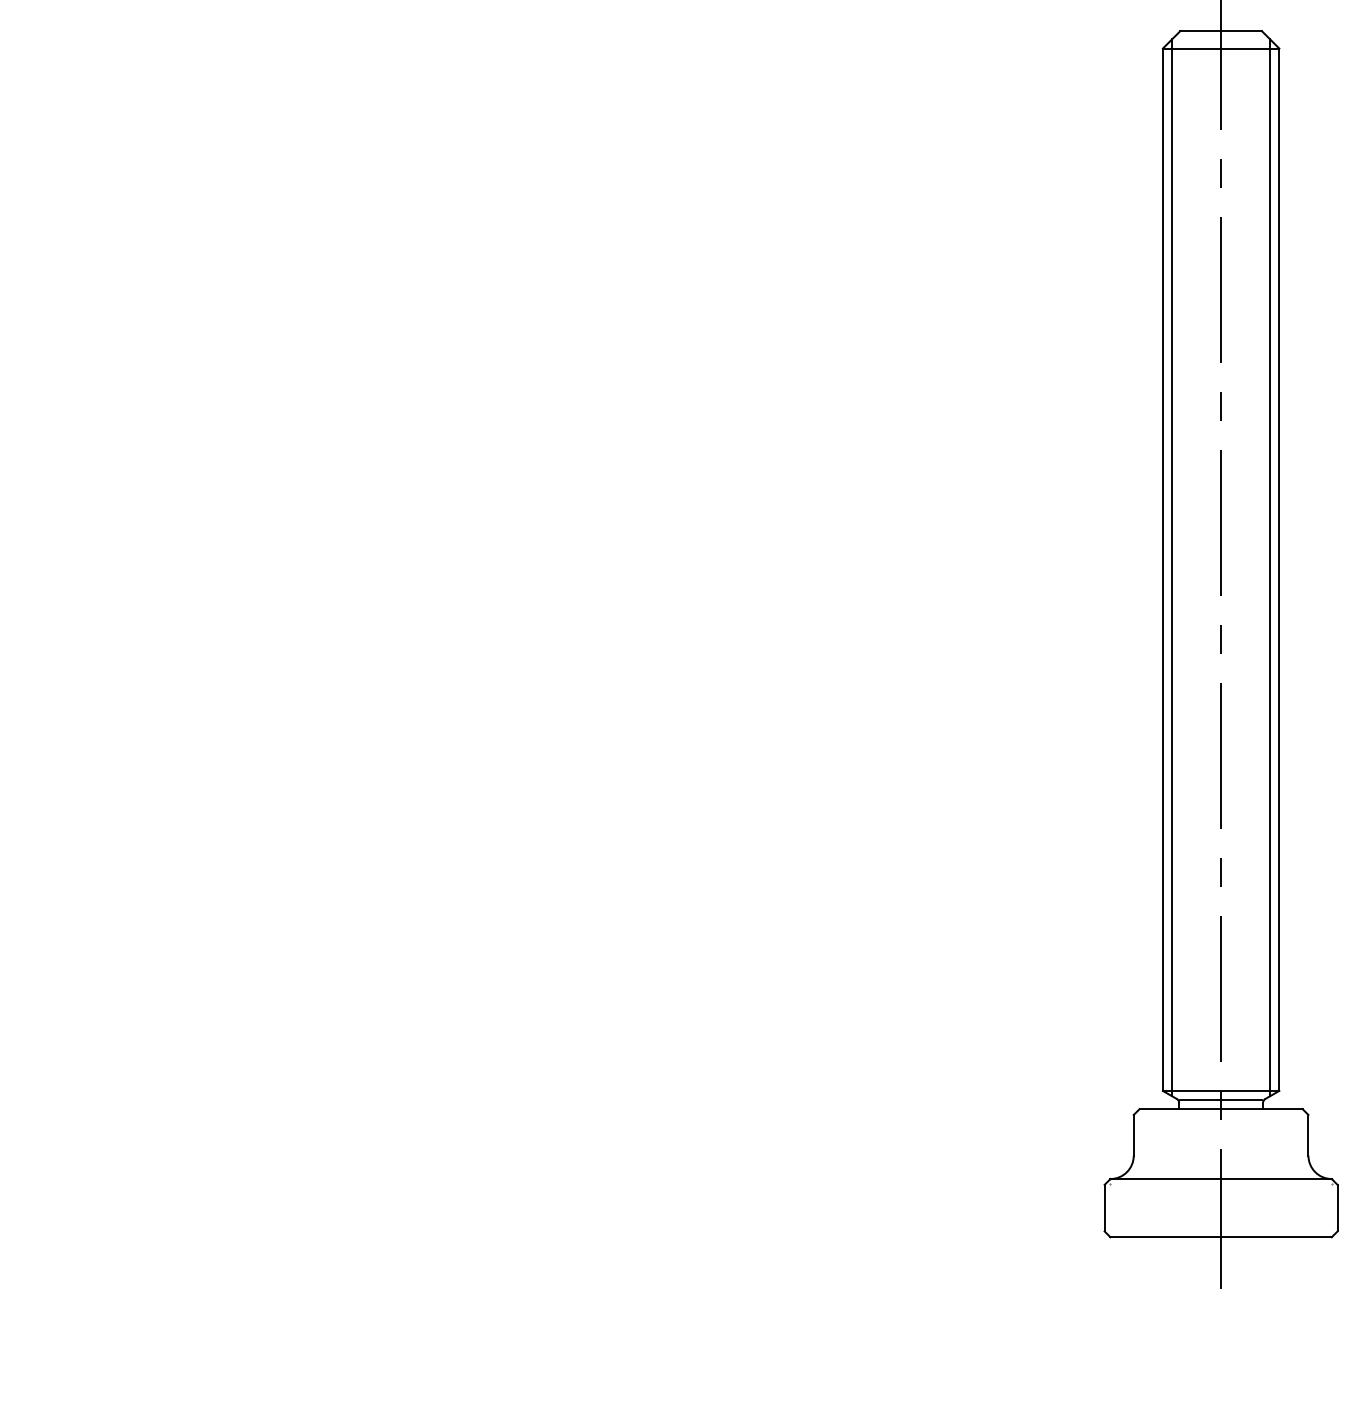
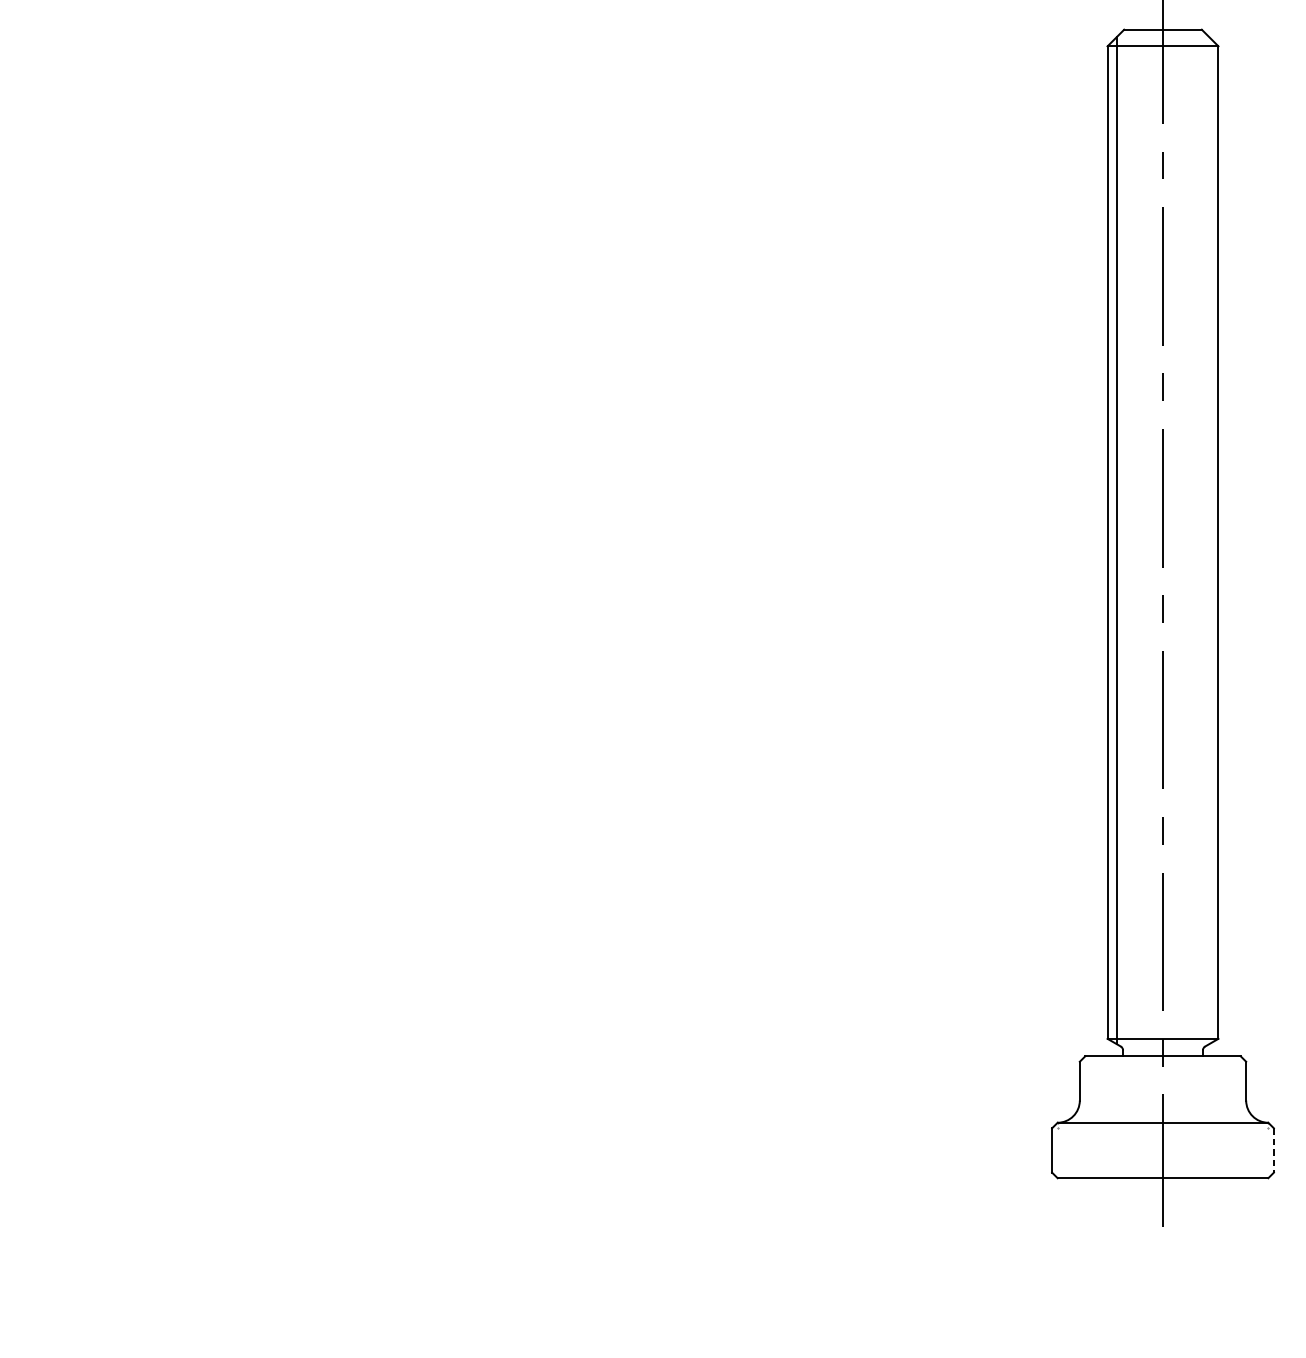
line: (1269, 567) -> (1209, 540), removed
line: (1220, 1100) -> (1162, 1047), removed
line: (1337, 1208) -> (1273, 1150), solid -> dashed

